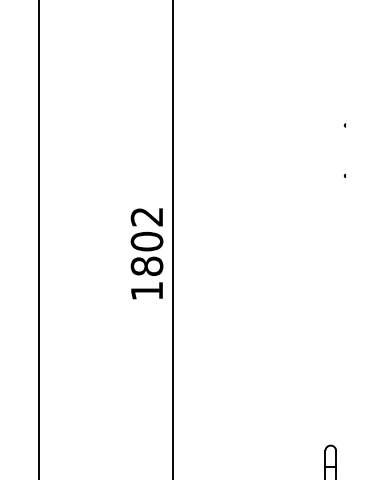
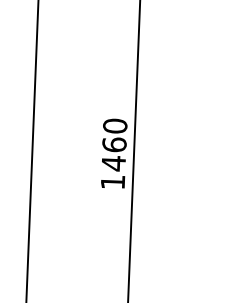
text: (146, 241) -> (114, 144), 1802 -> 1460

